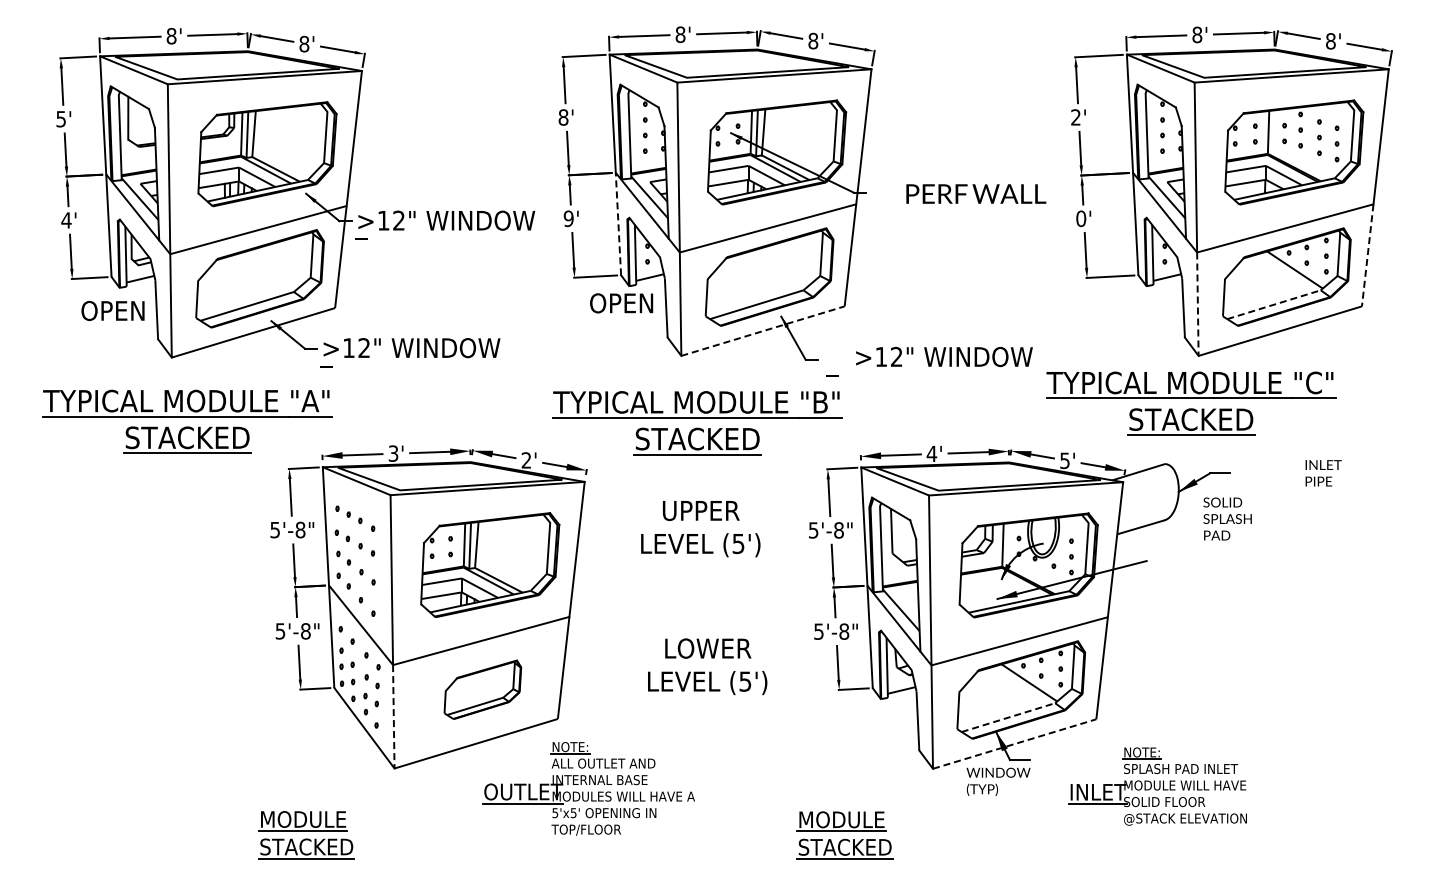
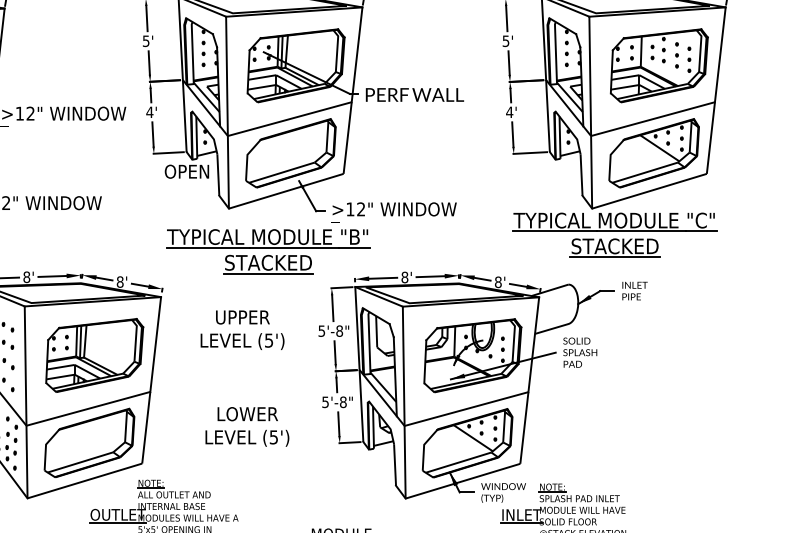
text: (563, 117) -> (146, 41), 8' -> 5'
text: (1075, 117) -> (505, 41), 2' -> 5'
text: (976, 193) -> (415, 94), moved
text: (568, 218) -> (149, 112), 9' -> 4'
text: (1081, 218) -> (509, 112), 0' -> 4'
line: (618, 223) -> (184, 115), dashed -> solid
line: (1367, 255) -> (710, 138), dashed -> solid
line: (1197, 304) -> (591, 172), dashed -> solid
line: (1274, 304) -> (645, 172), dashed -> solid
line: (763, 331) -> (286, 191), dashed -> solid
text: (944, 357) -> (394, 209), moved
part: (1191, 403) -> (615, 235), moved
part: (697, 423) -> (268, 251), moved
text: (393, 453) -> (26, 277), 3' -> 8'
text: (931, 453) -> (404, 277), 4' -> 8'
text: (526, 460) -> (120, 282), 2' -> 8'
text: (1064, 460) -> (497, 282), 5' -> 8'
text: (1323, 473) -> (634, 291), moved
text: (1227, 518) -> (580, 352), moved
part: (482, 689) -> (89, 442), size x1.67
line: (393, 716) -> (26, 461), dashed -> solid
line: (1008, 717) -> (458, 462), dashed -> solid
line: (1015, 743) -> (463, 480), dashed -> solid
text: (998, 781) -> (503, 492), moved

